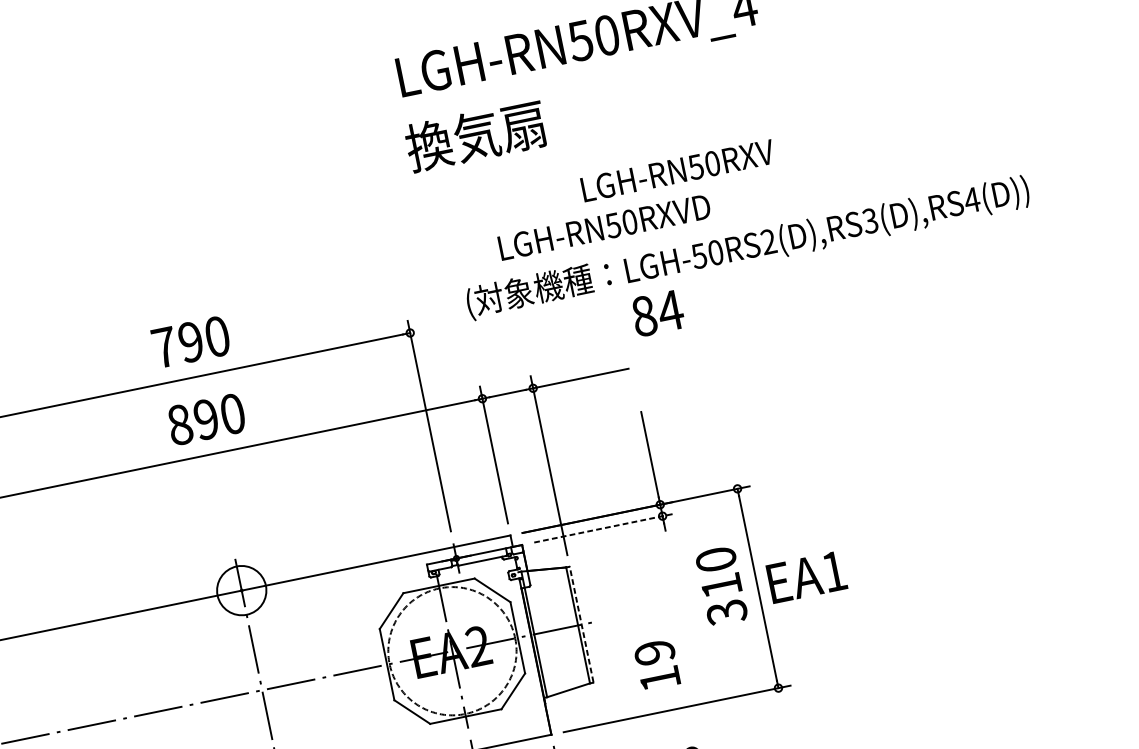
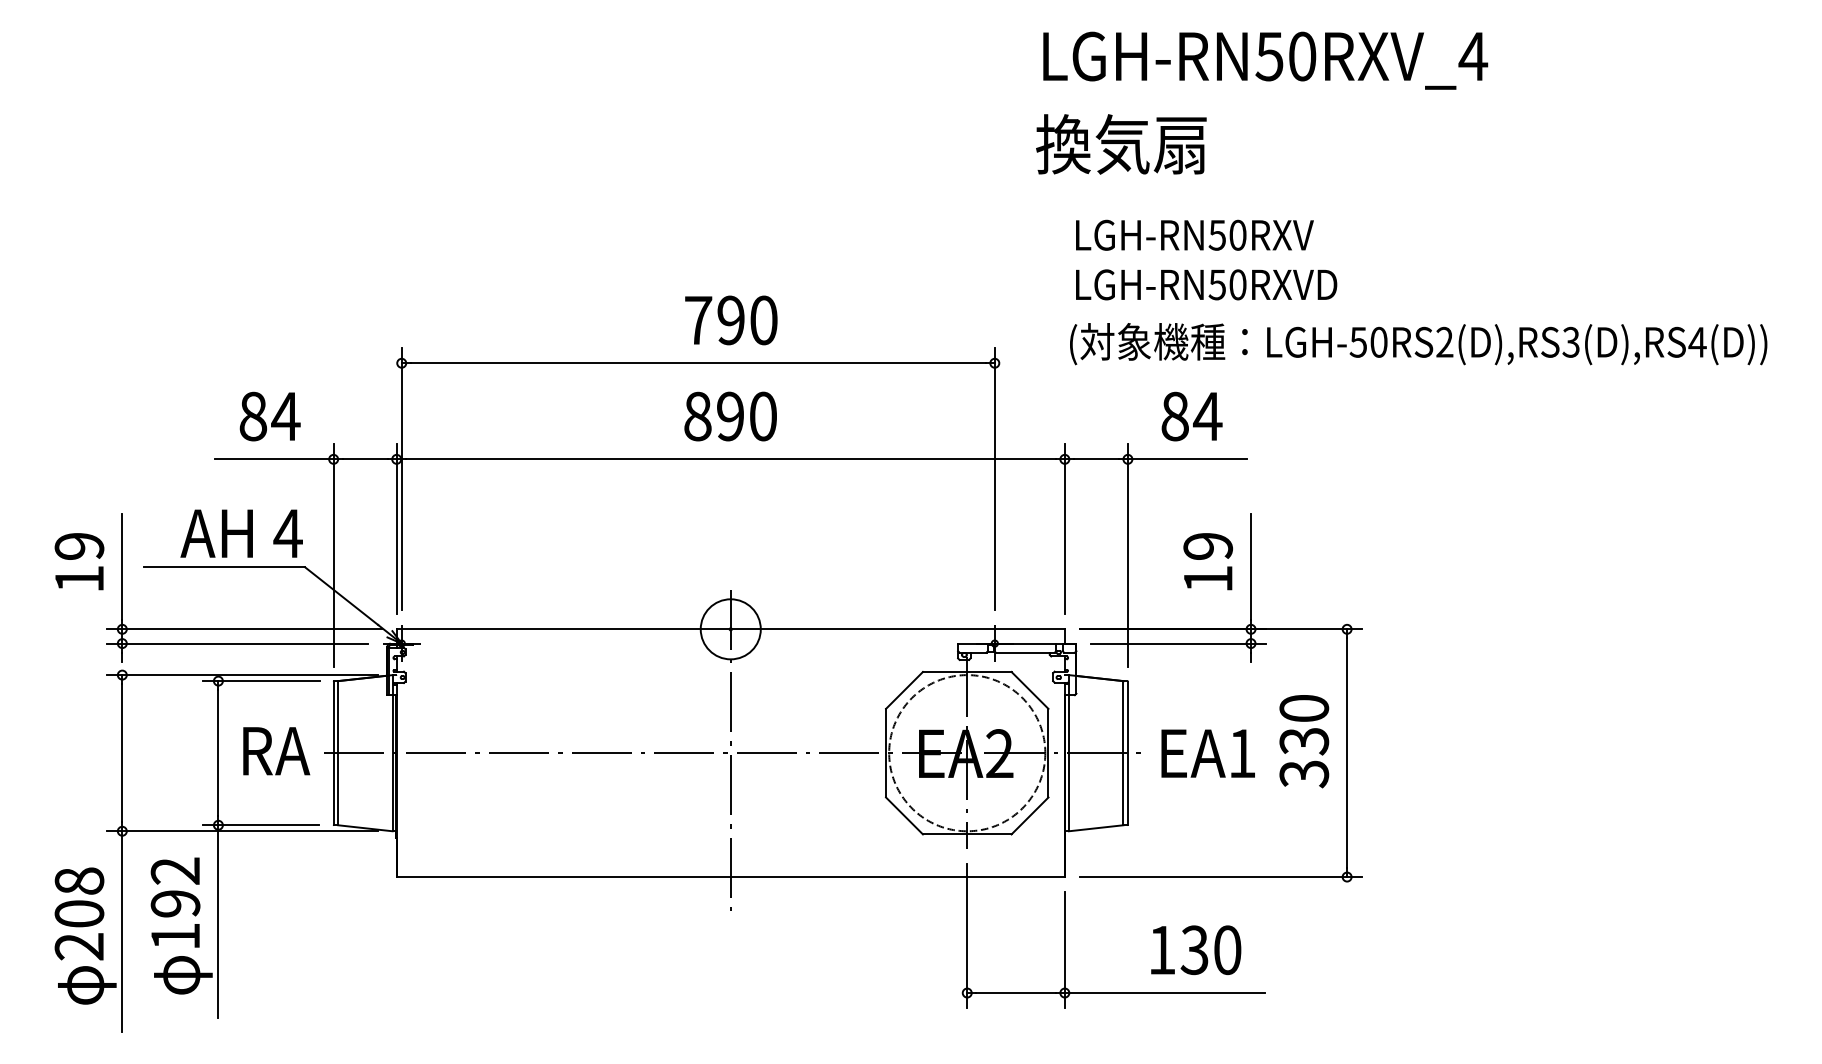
text: (677, 170) -> (1194, 234), moved
text: (604, 227) -> (1206, 284), moved
text: (657, 313) -> (1191, 416), moved
line: (605, 527) -> (1179, 643), dashed -> solid
text: (806, 577) -> (1207, 753), moved
text: (721, 586) -> (1304, 741), 310 -> 330
line: (581, 624) -> (1127, 752), dashed -> solid
text: (656, 664) -> (1207, 561), moved

